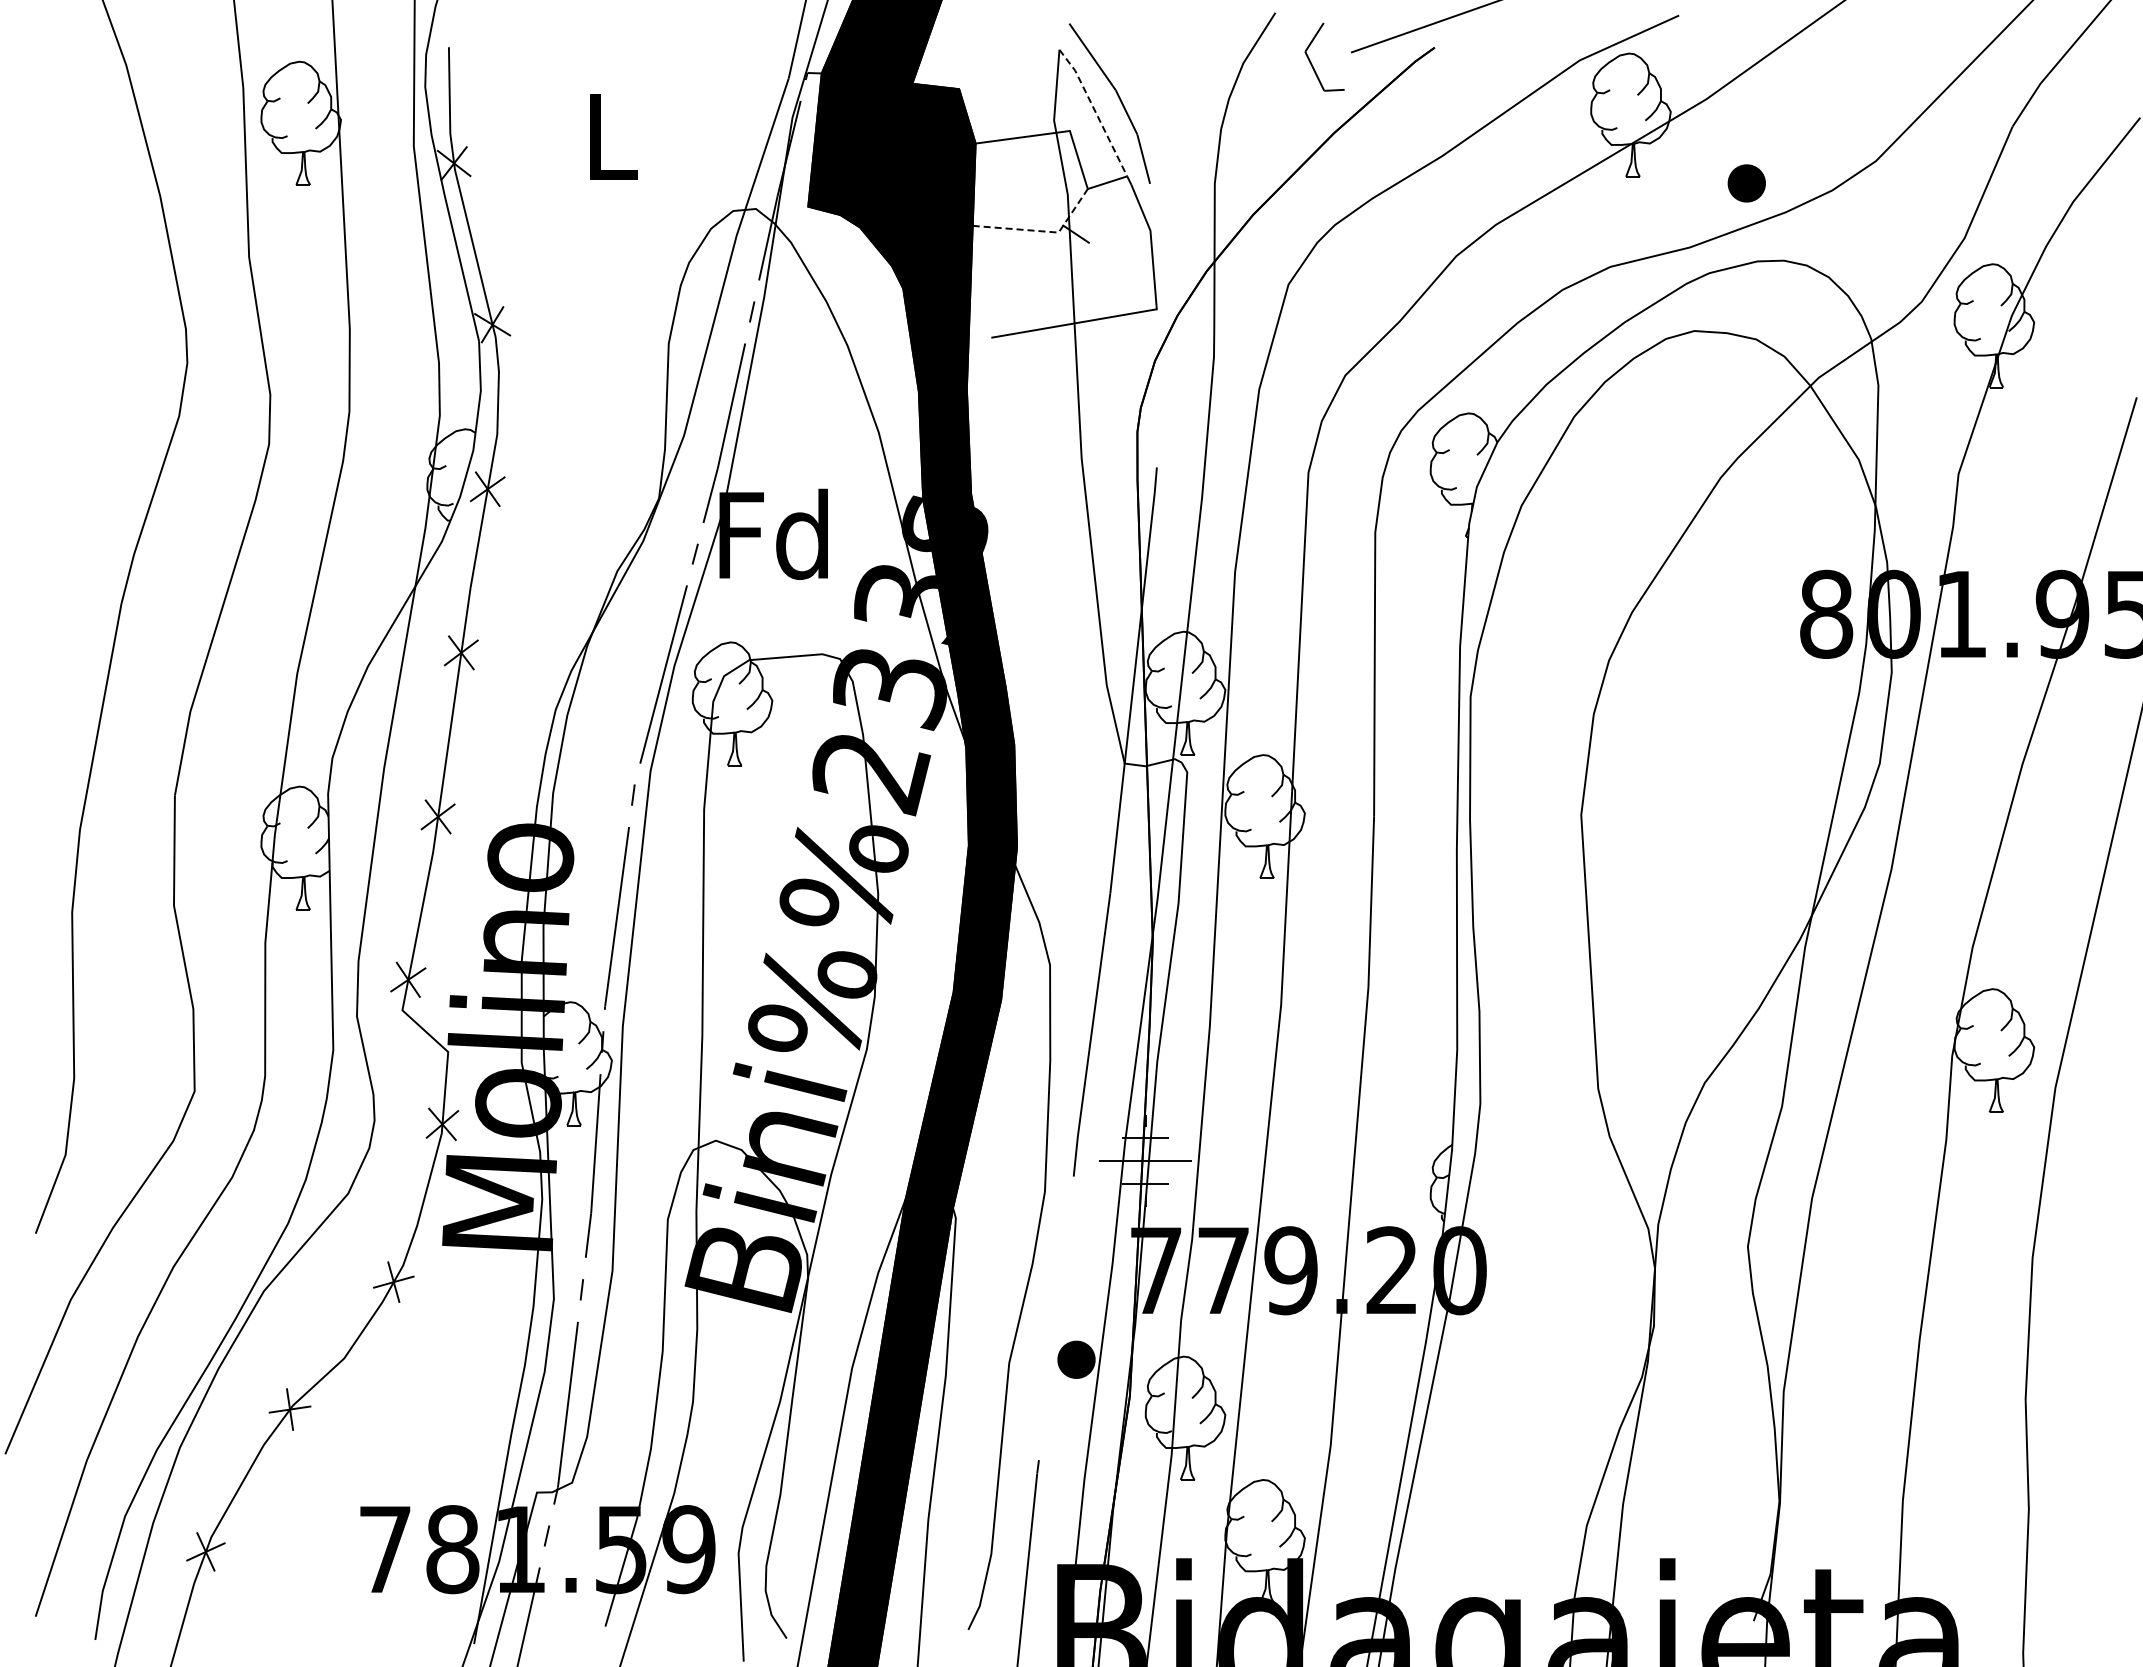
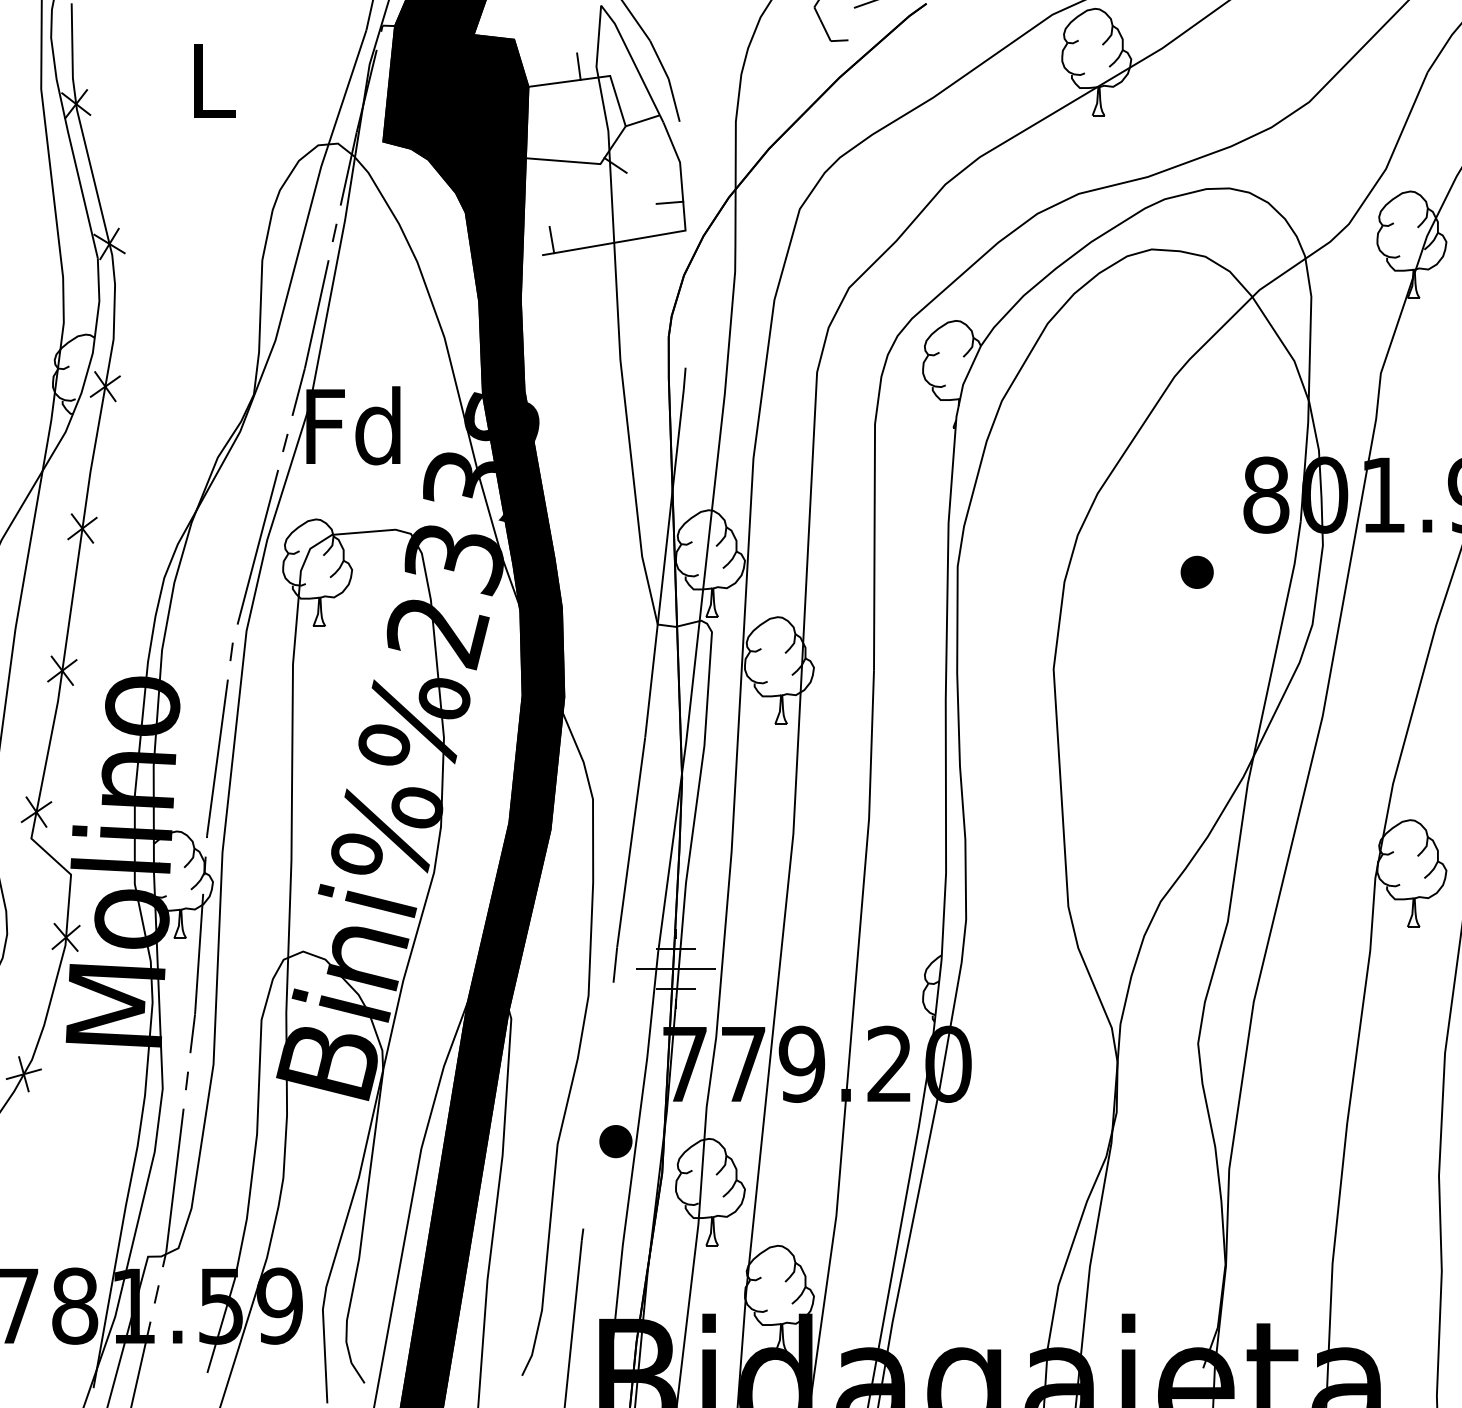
line: (1095, 111) -> (632, 59), dashed -> solid
line: (1033, 120) -> (578, 66), added
part: (1746, 183) -> (1196, 572), moved
line: (1042, 231) -> (586, 163), dashed -> solid
line: (1138, 277) -> (669, 203), added
line: (1002, 320) -> (551, 240), added

